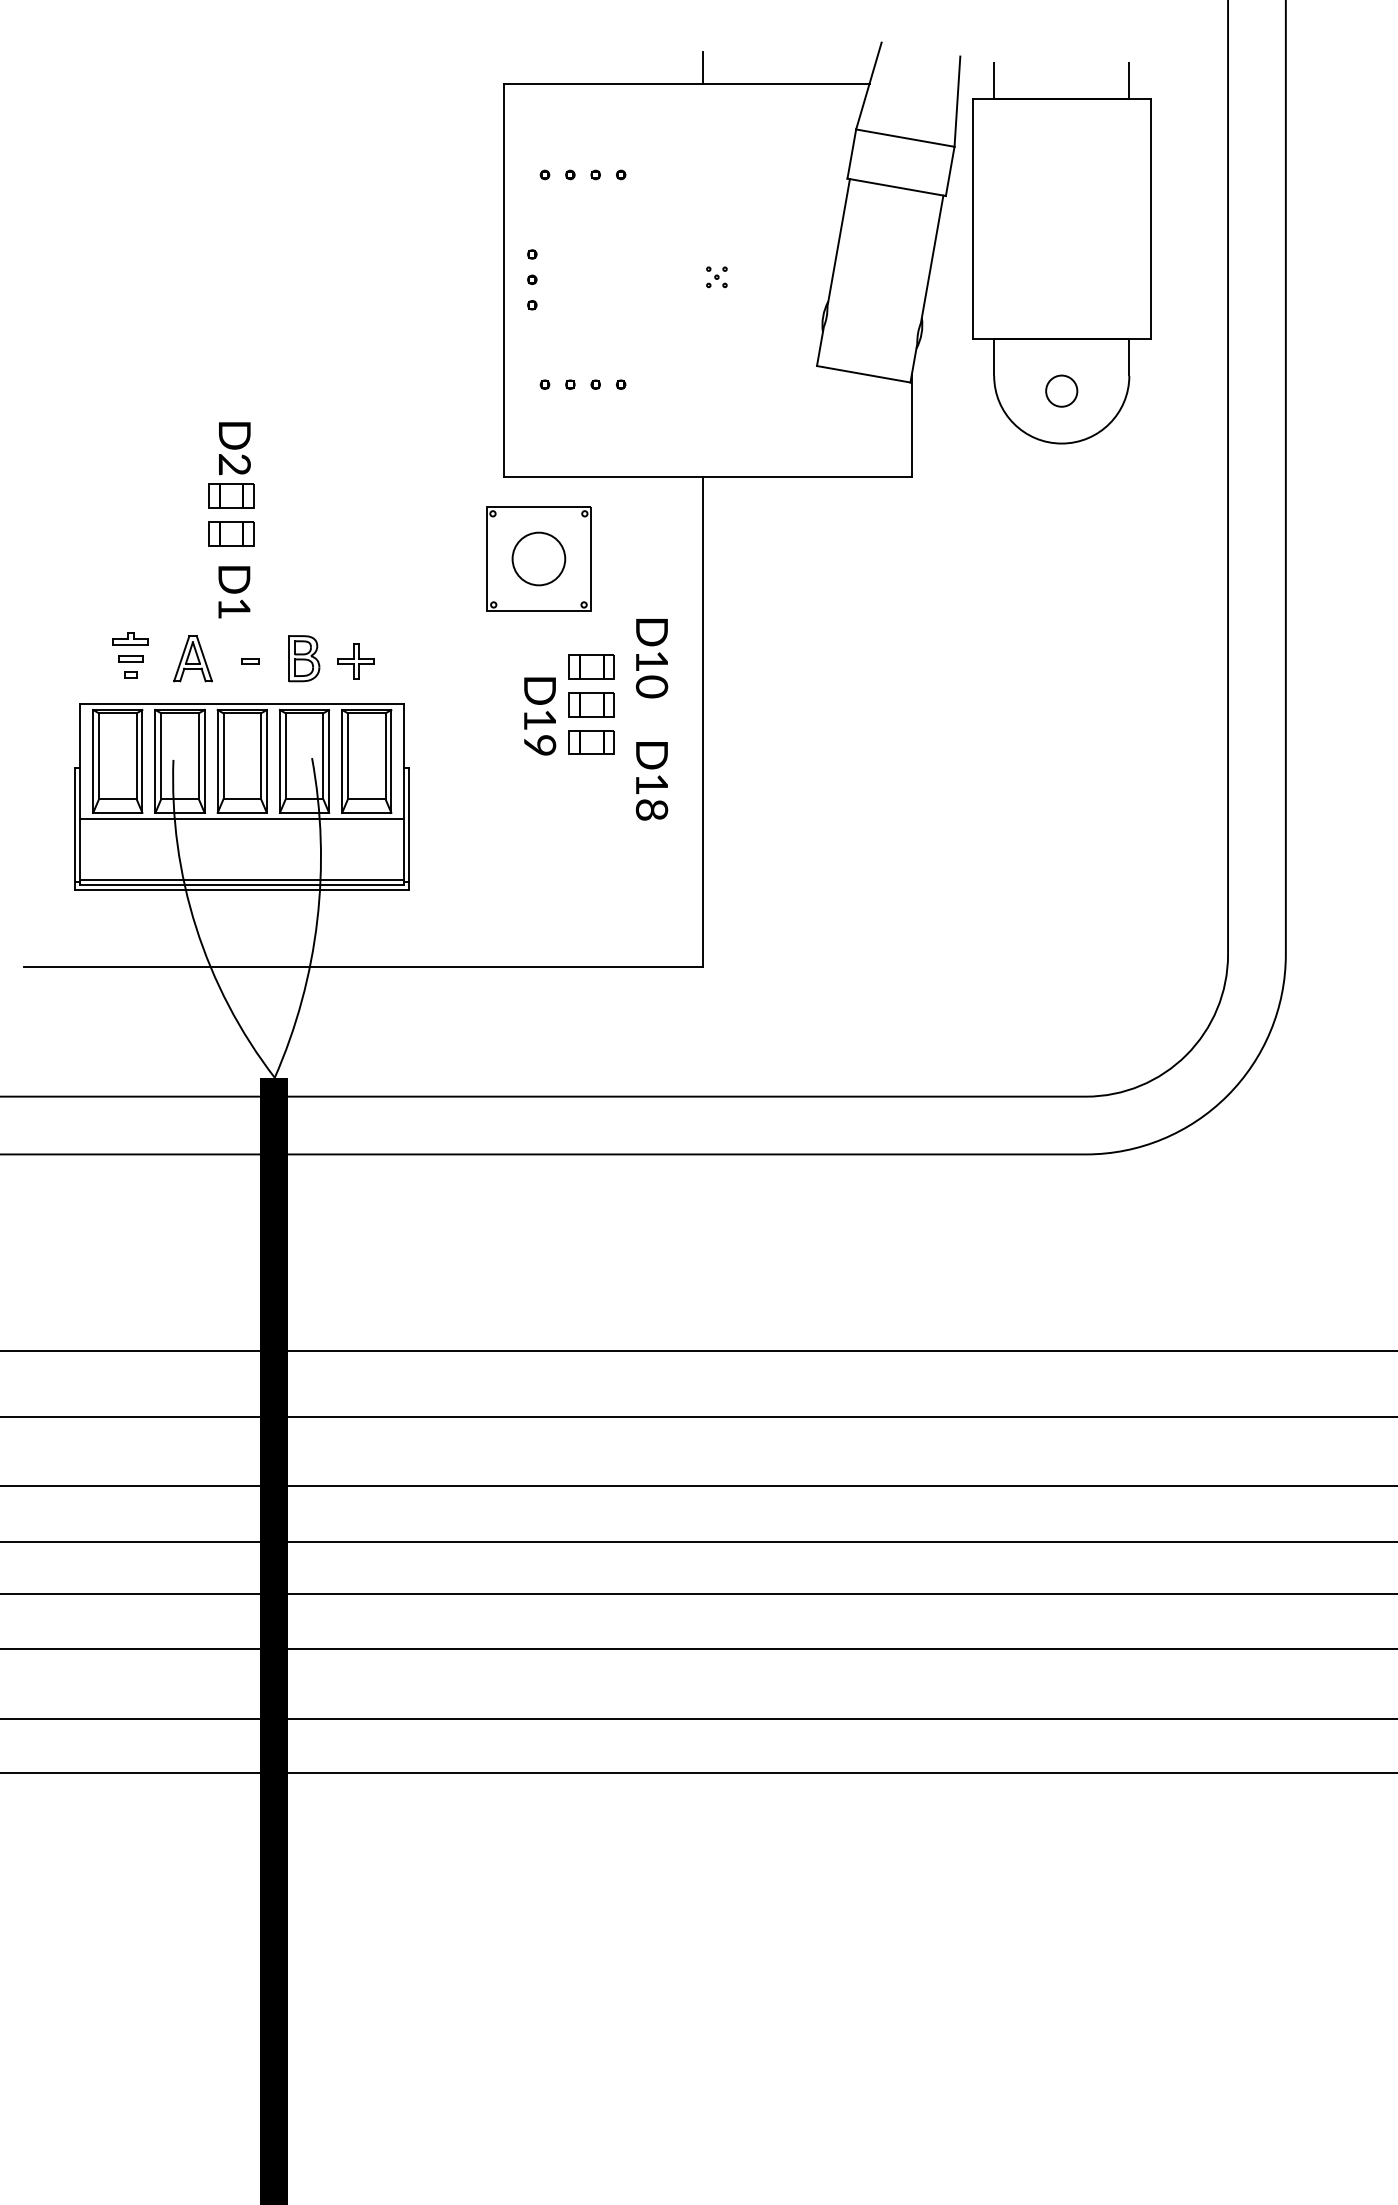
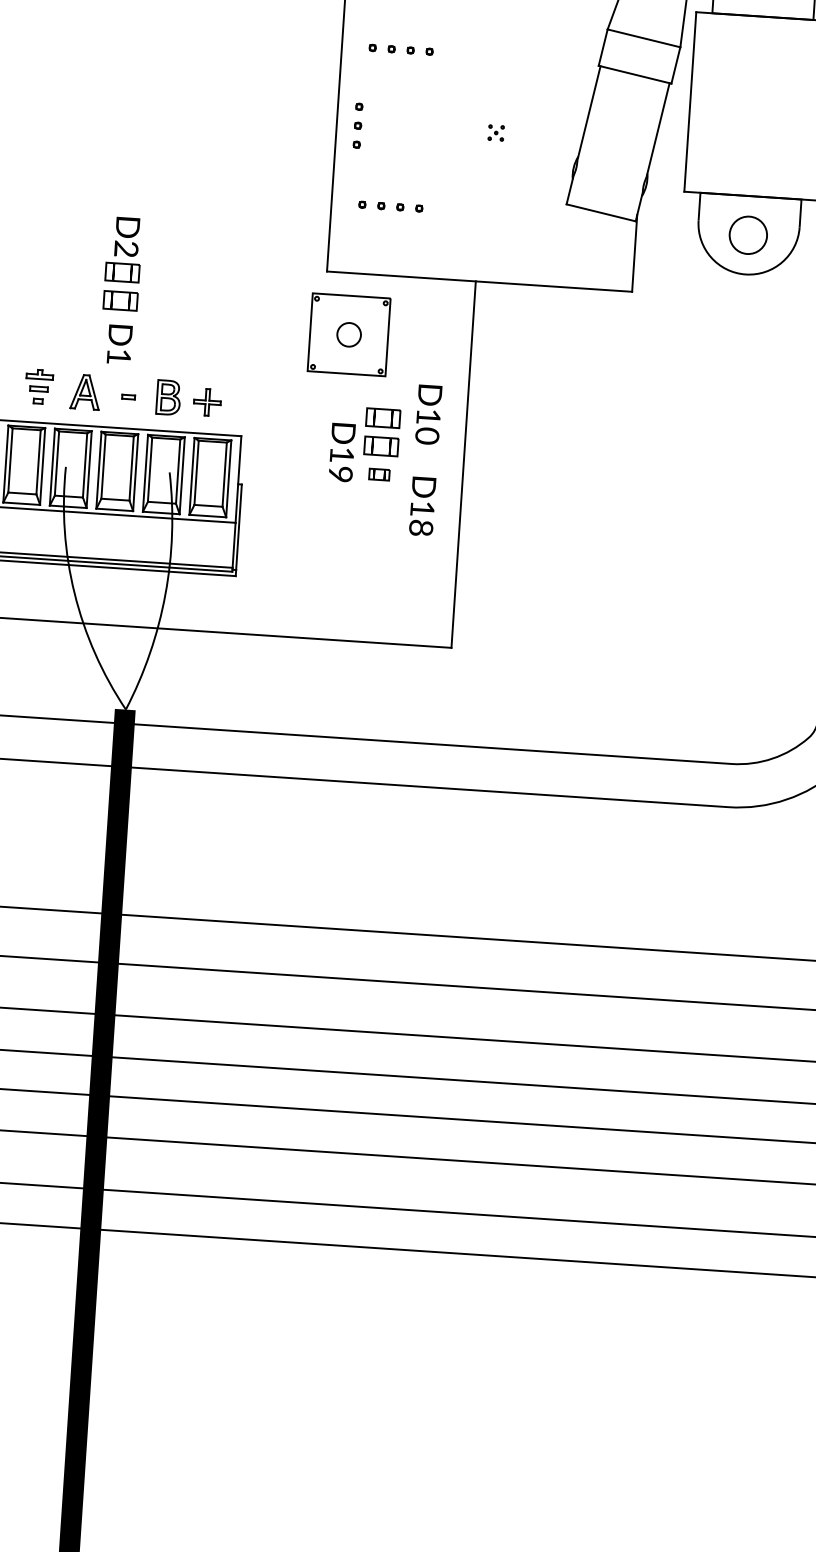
circle: (1061, 390) -> (748, 234), size x1.6
circle: (538, 558) -> (348, 334), size x0.6
part: (591, 742) -> (379, 474), size x0.6

